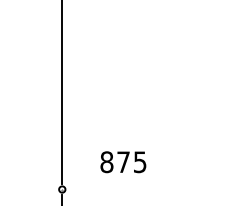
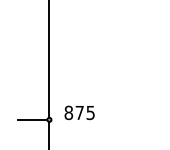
text: (123, 161) -> (79, 112), moved
line: (35, 188) -> (31, 119), added

